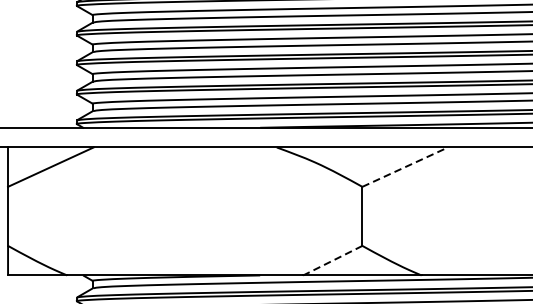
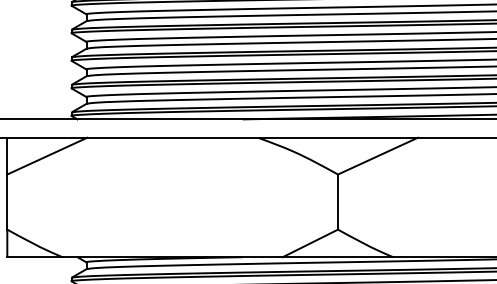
line: (404, 167) -> (377, 156), dashed -> solid
line: (332, 260) -> (310, 243), dashed -> solid

